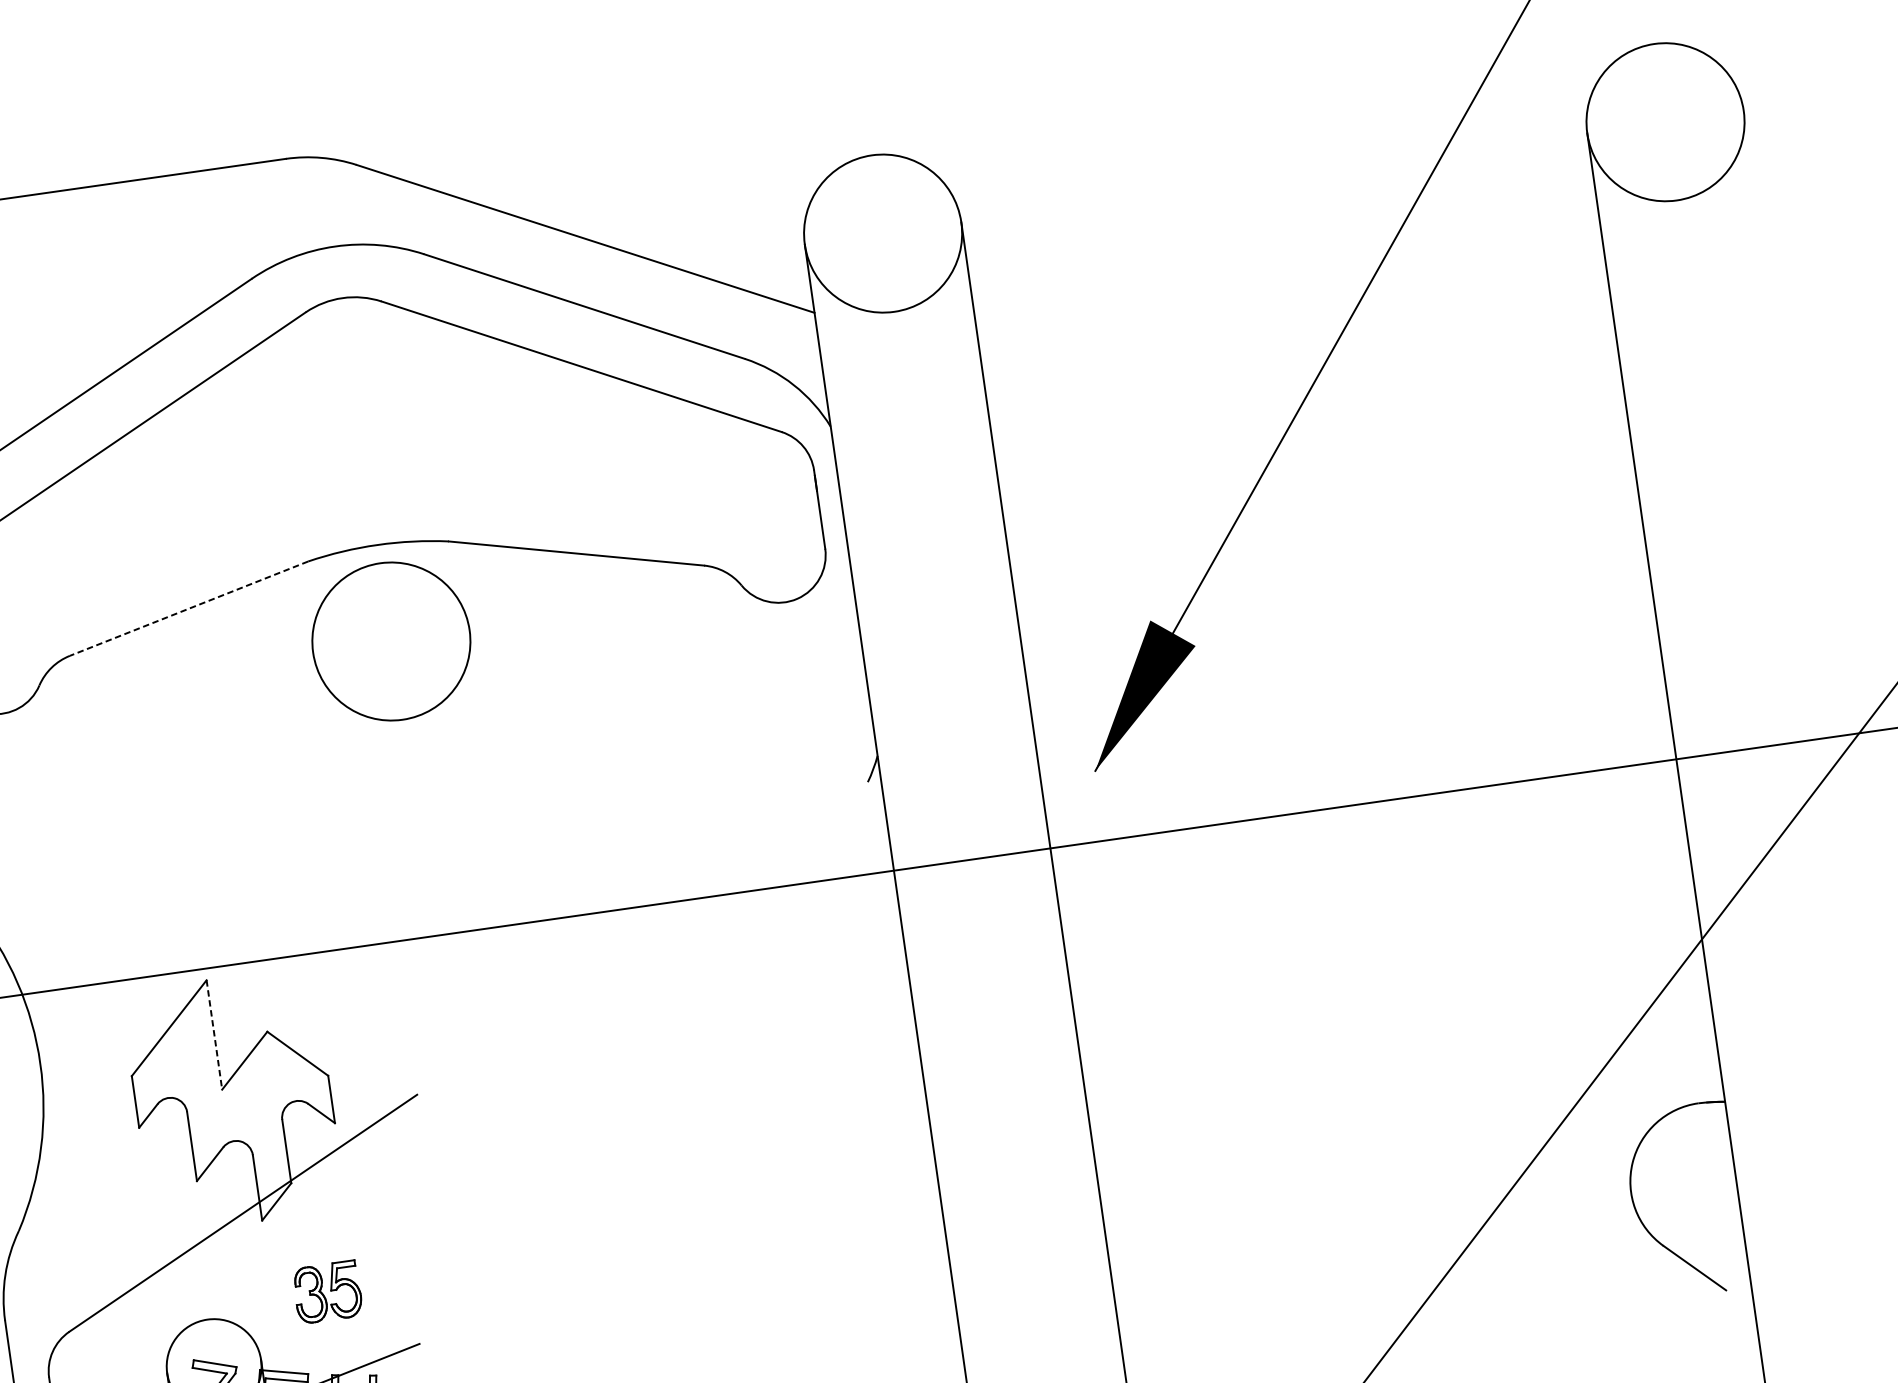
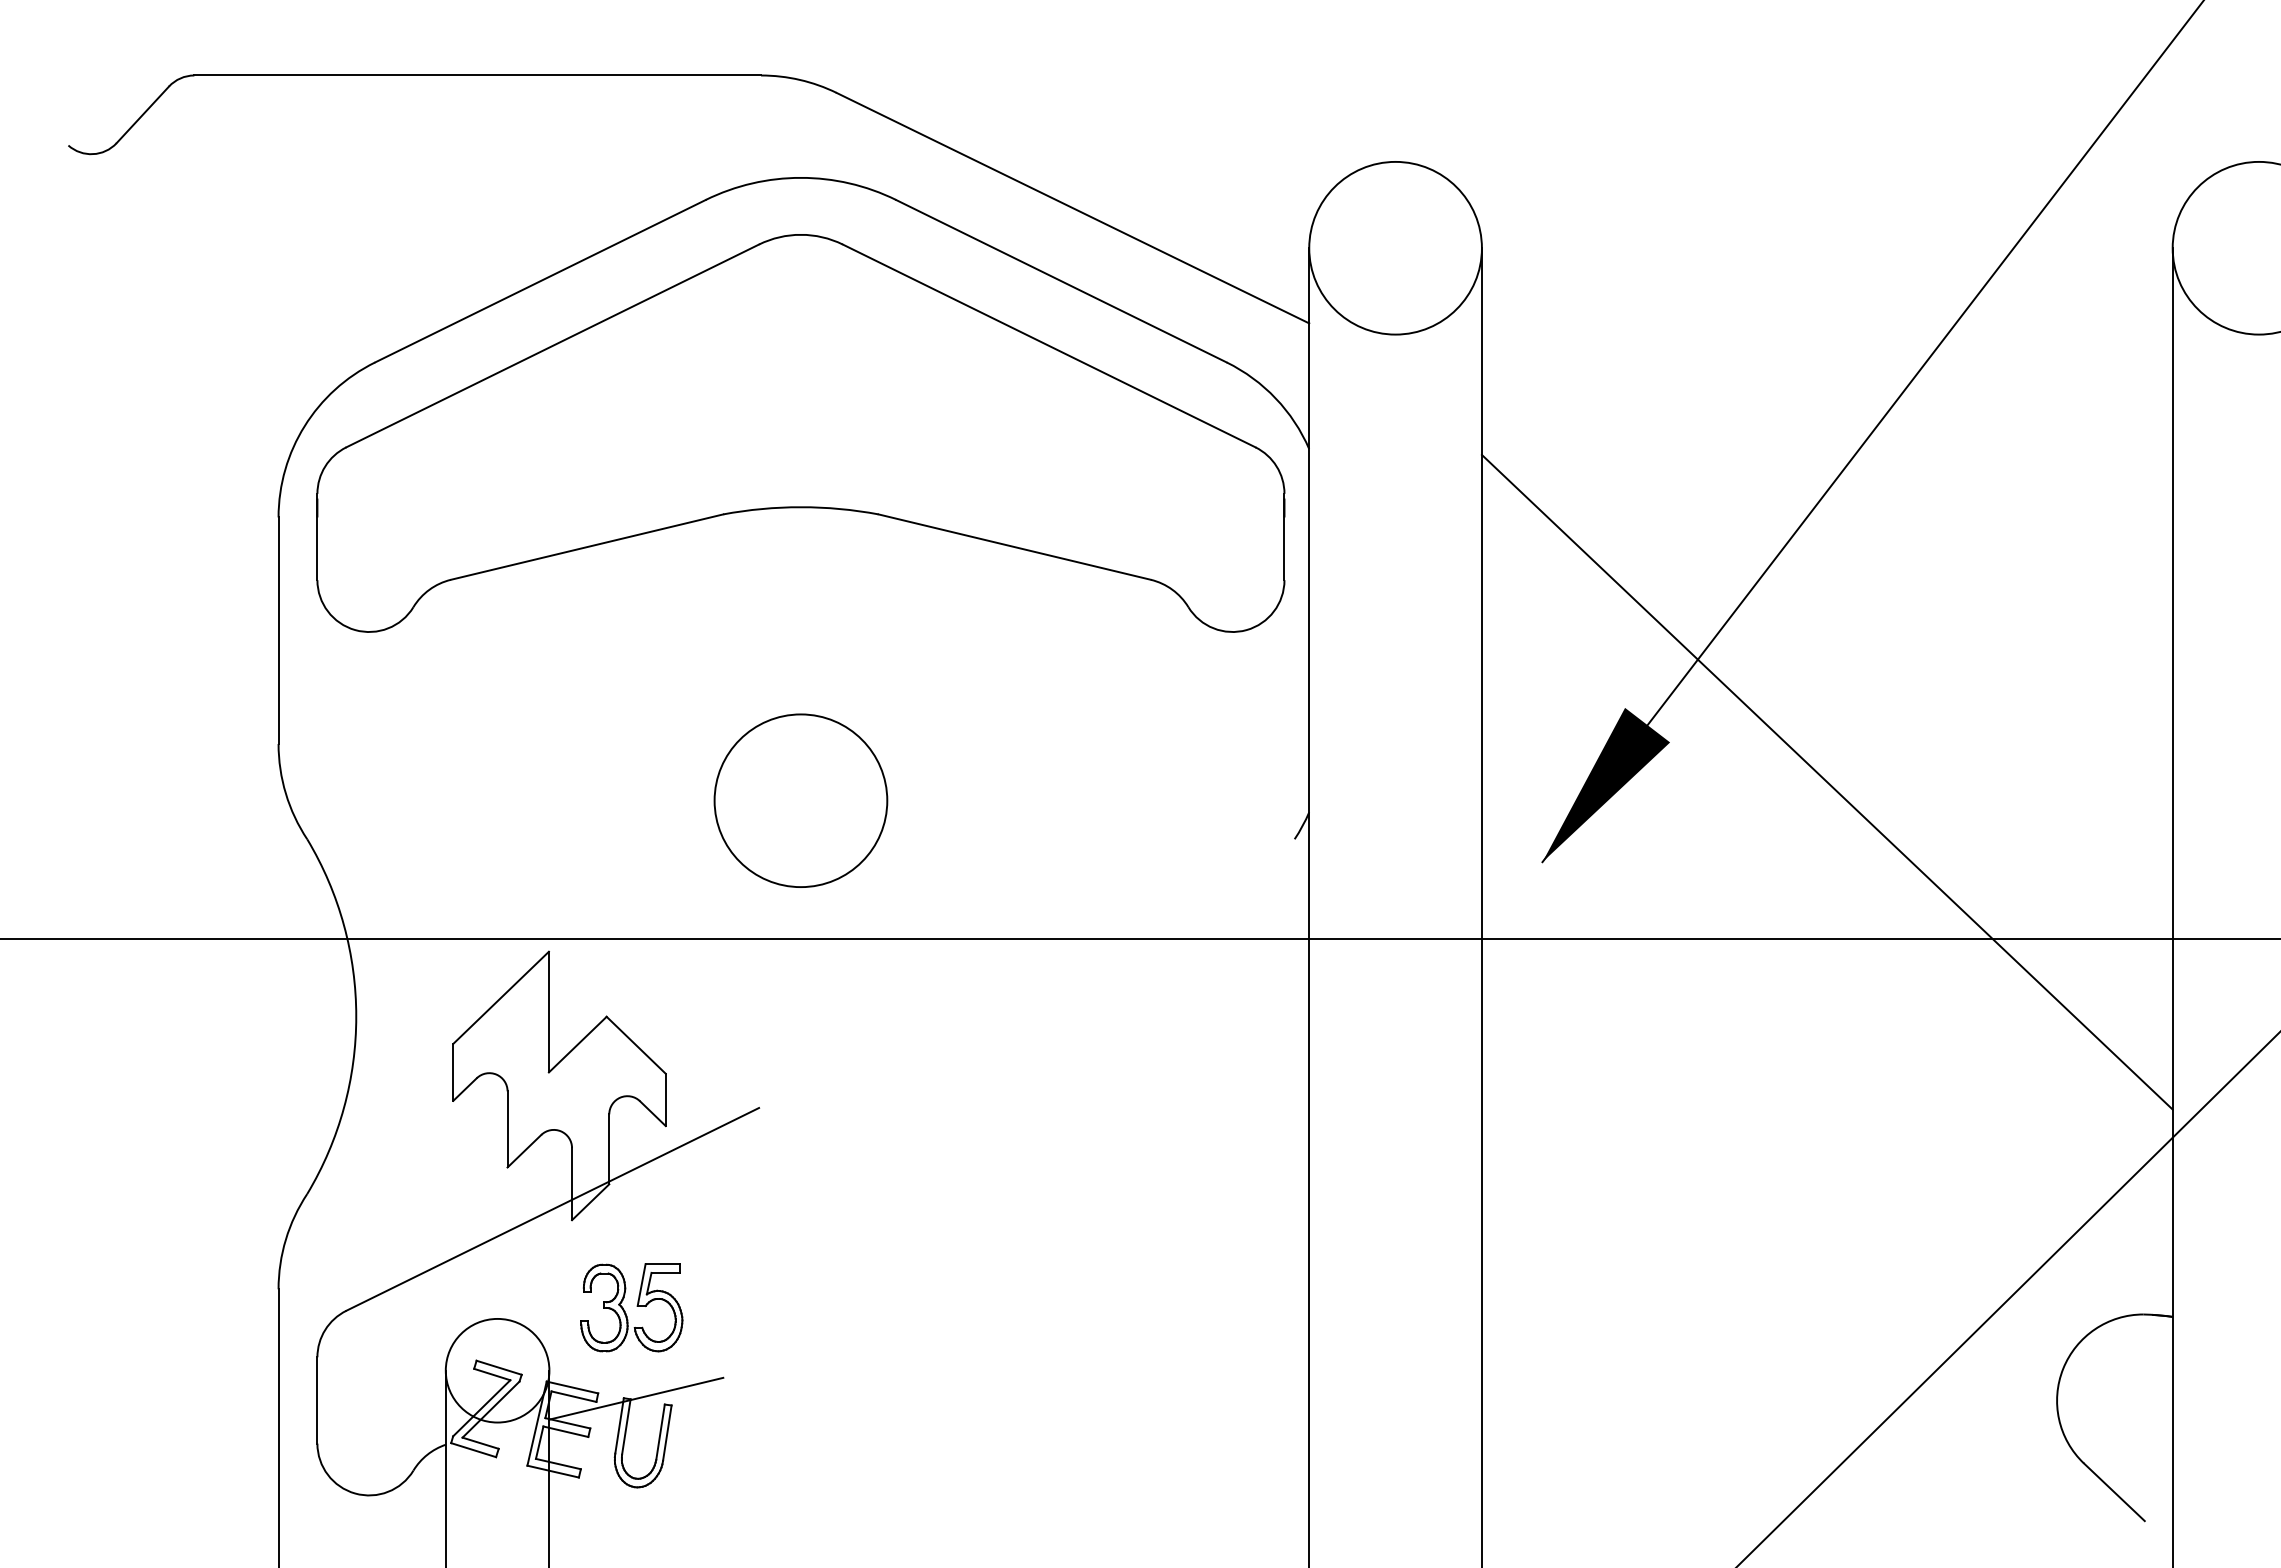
line: (188, 609) -> (586, 547), dashed -> solid
circle: (390, 641) -> (800, 800), moved
line: (1342, 661) -> (1826, 781), added
line: (214, 1035) -> (548, 1012), dashed -> solid
part: (327, 1292) -> (631, 1307), size x1.43

